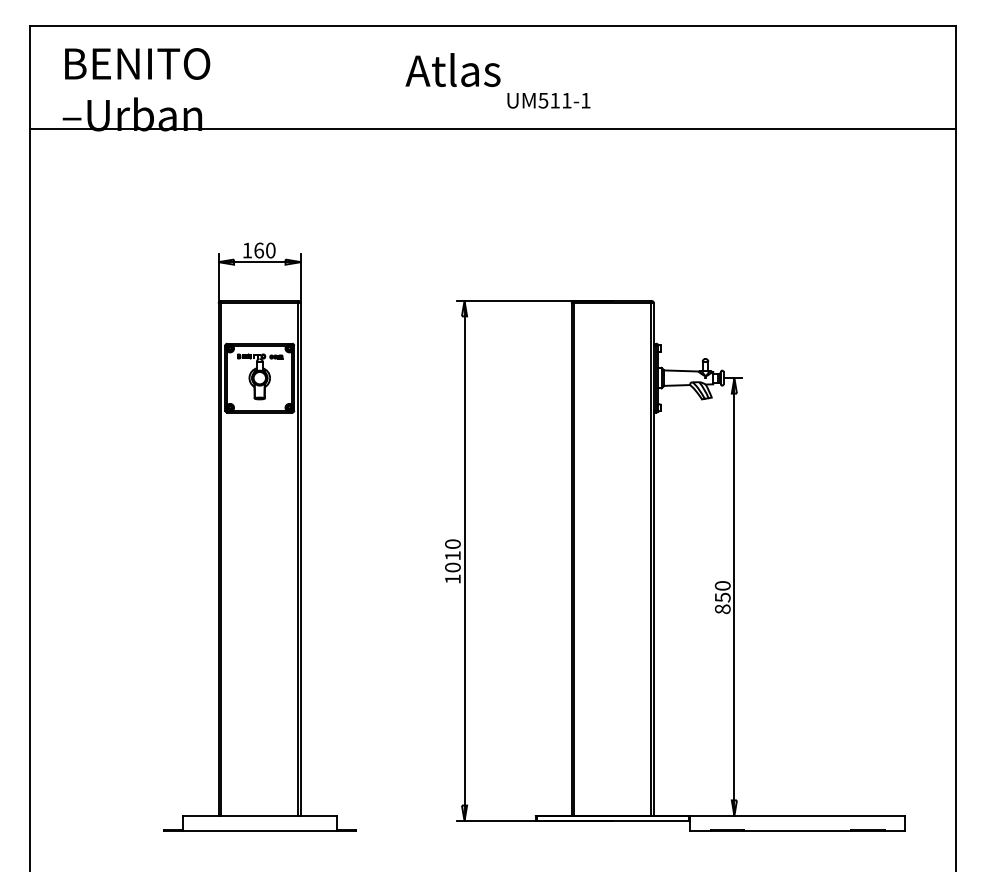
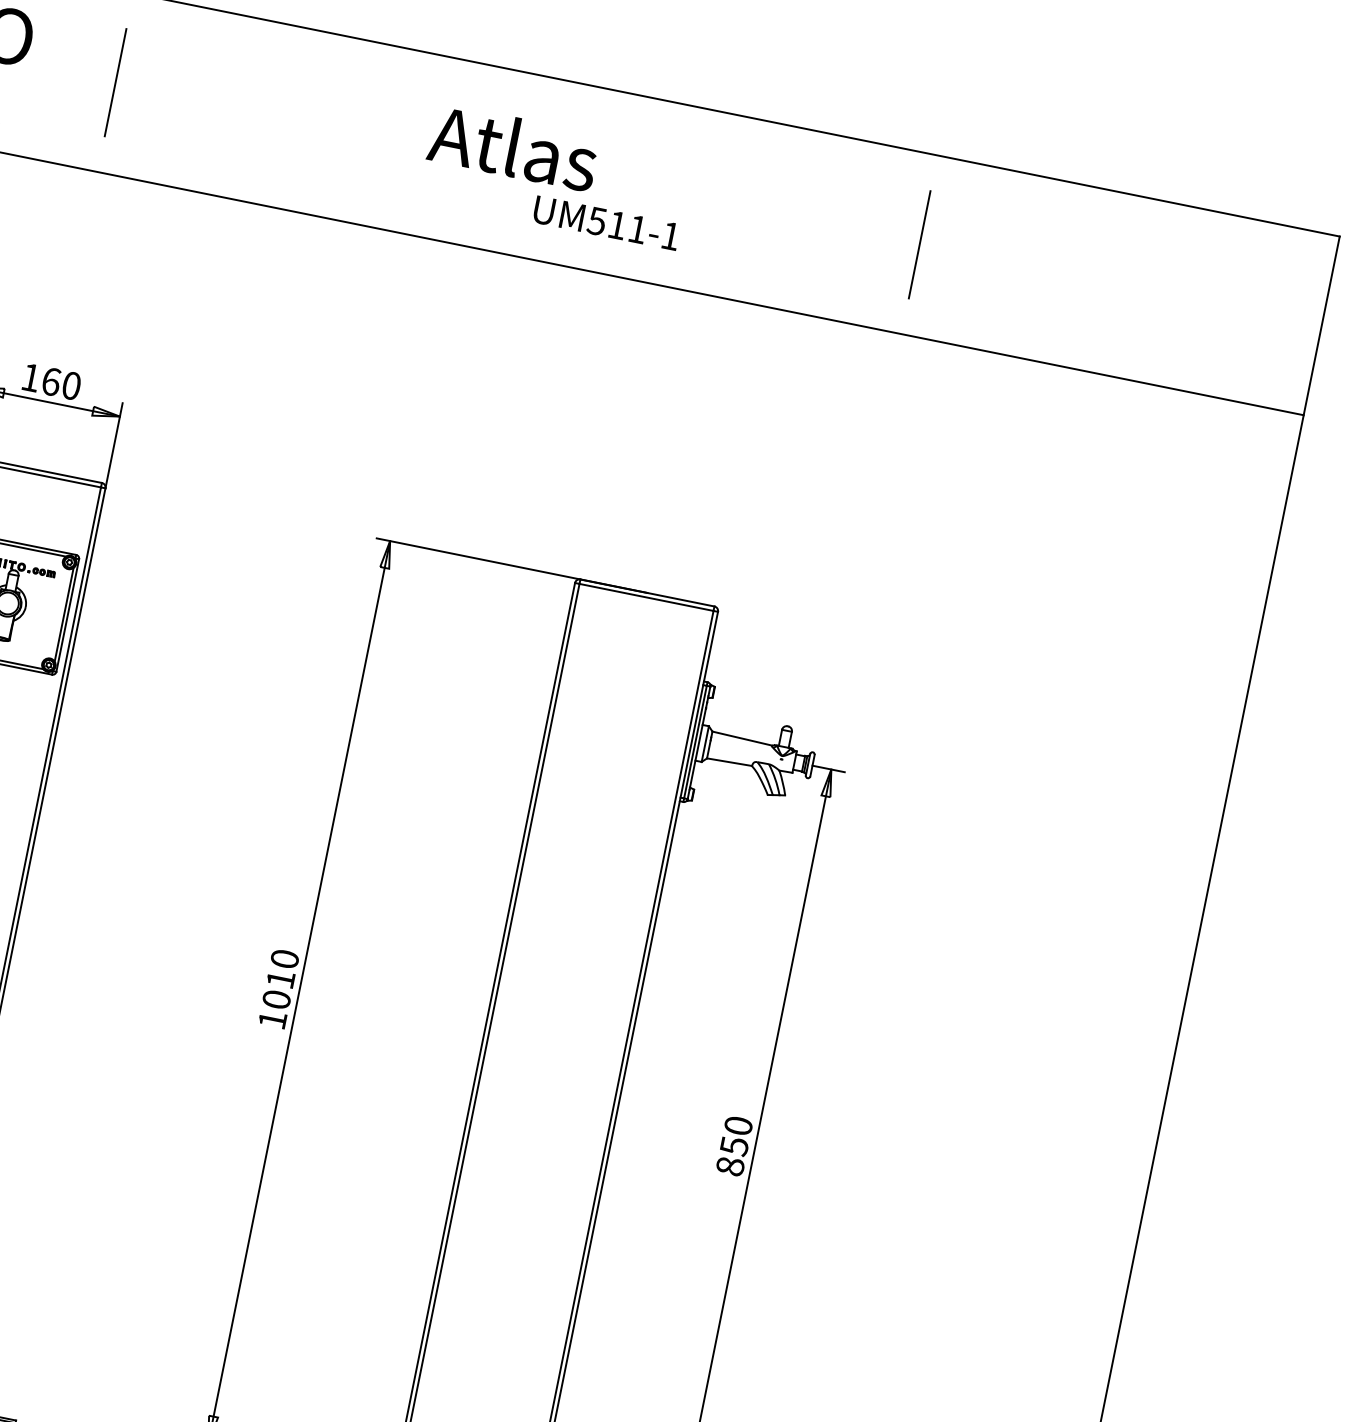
text: (452, 69) -> (513, 146), moved
line: (260, 77) -> (114, 82), added
line: (724, 77) -> (919, 244), added

